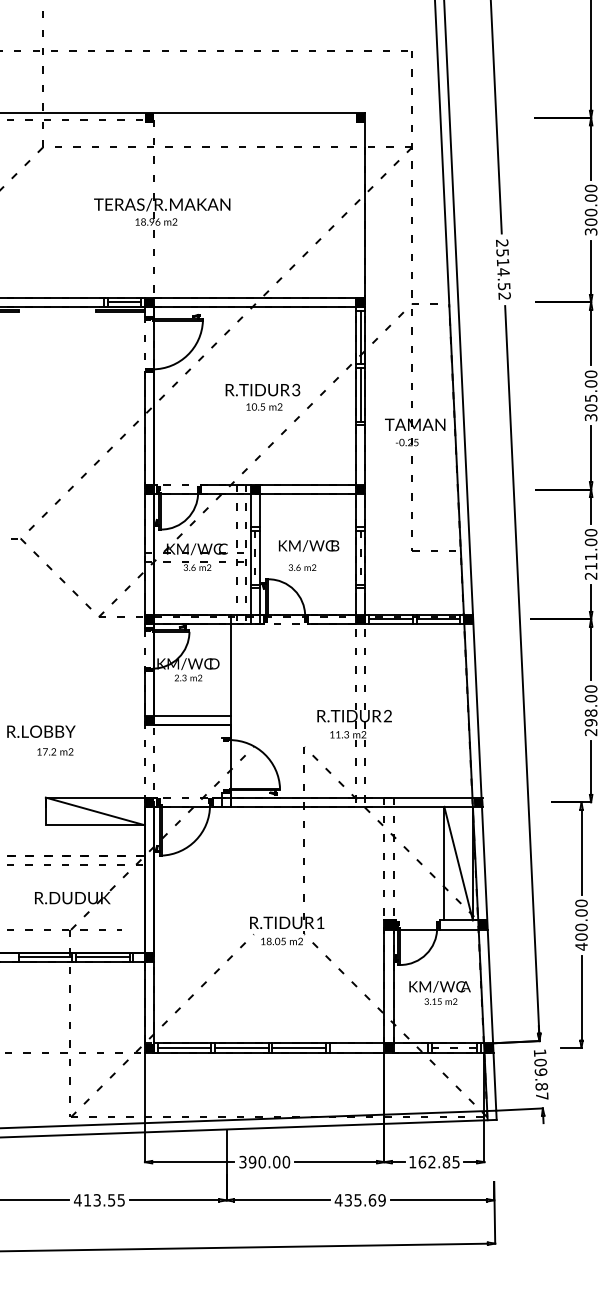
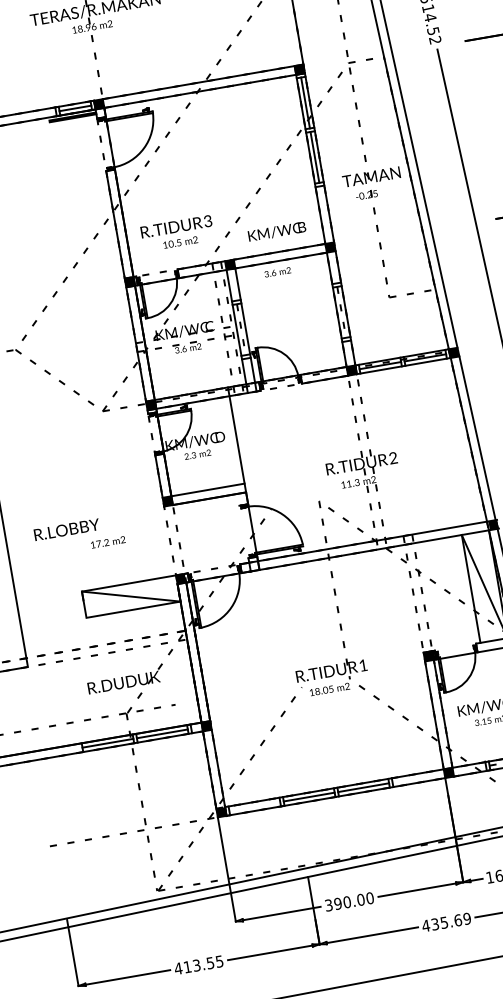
text: (262, 396) -> (177, 232), moved
text: (309, 545) -> (277, 231), moved
text: (302, 567) -> (277, 272), moved
text: (55, 751) -> (108, 541), moved
line: (184, 1047) -> (254, 806), removed

